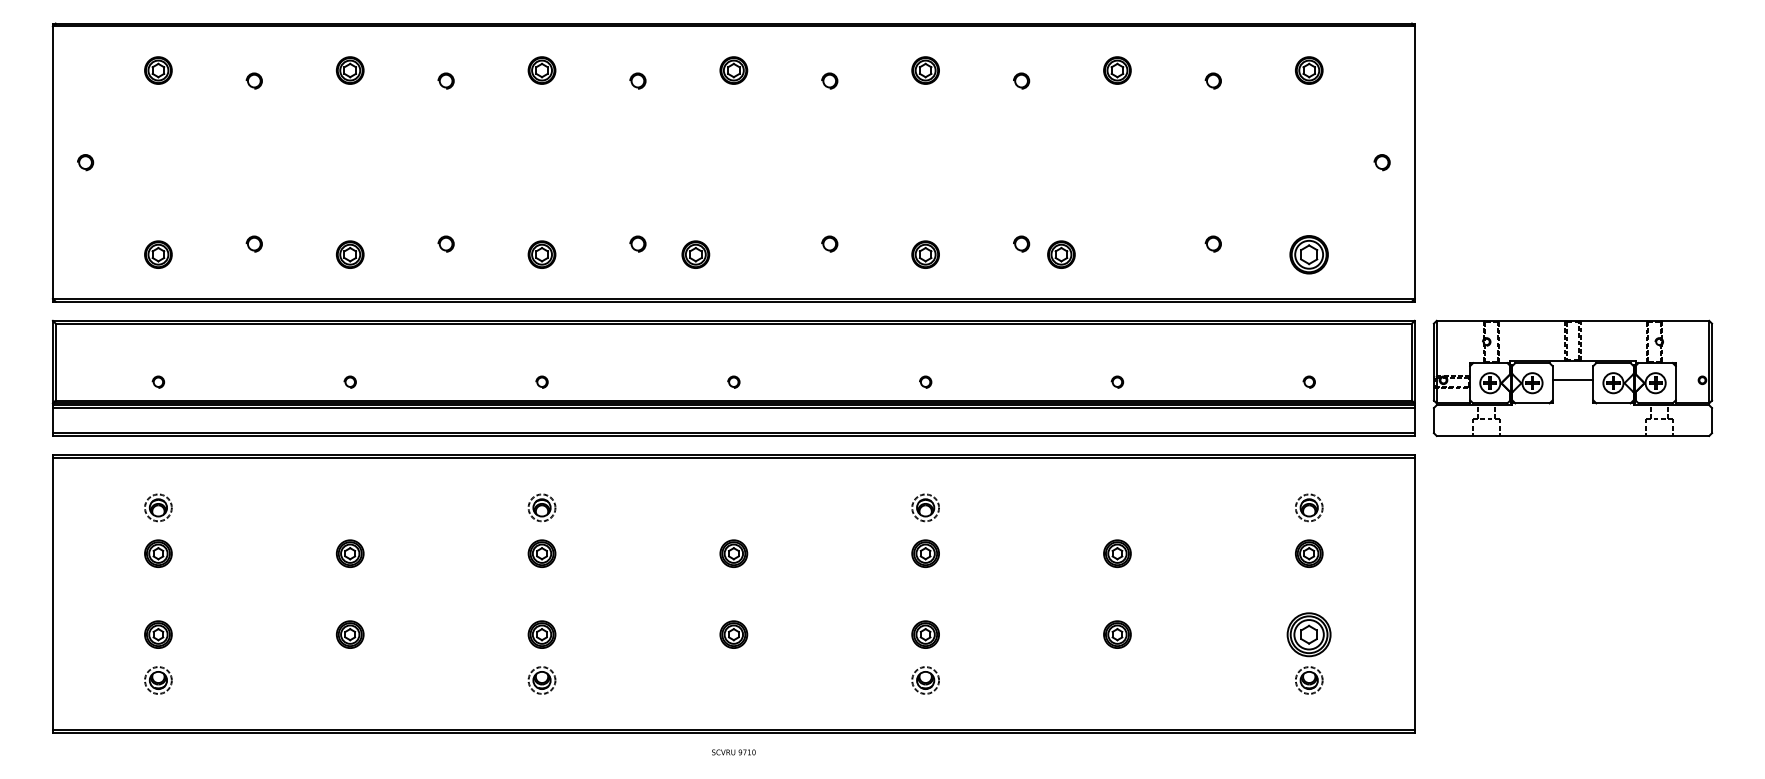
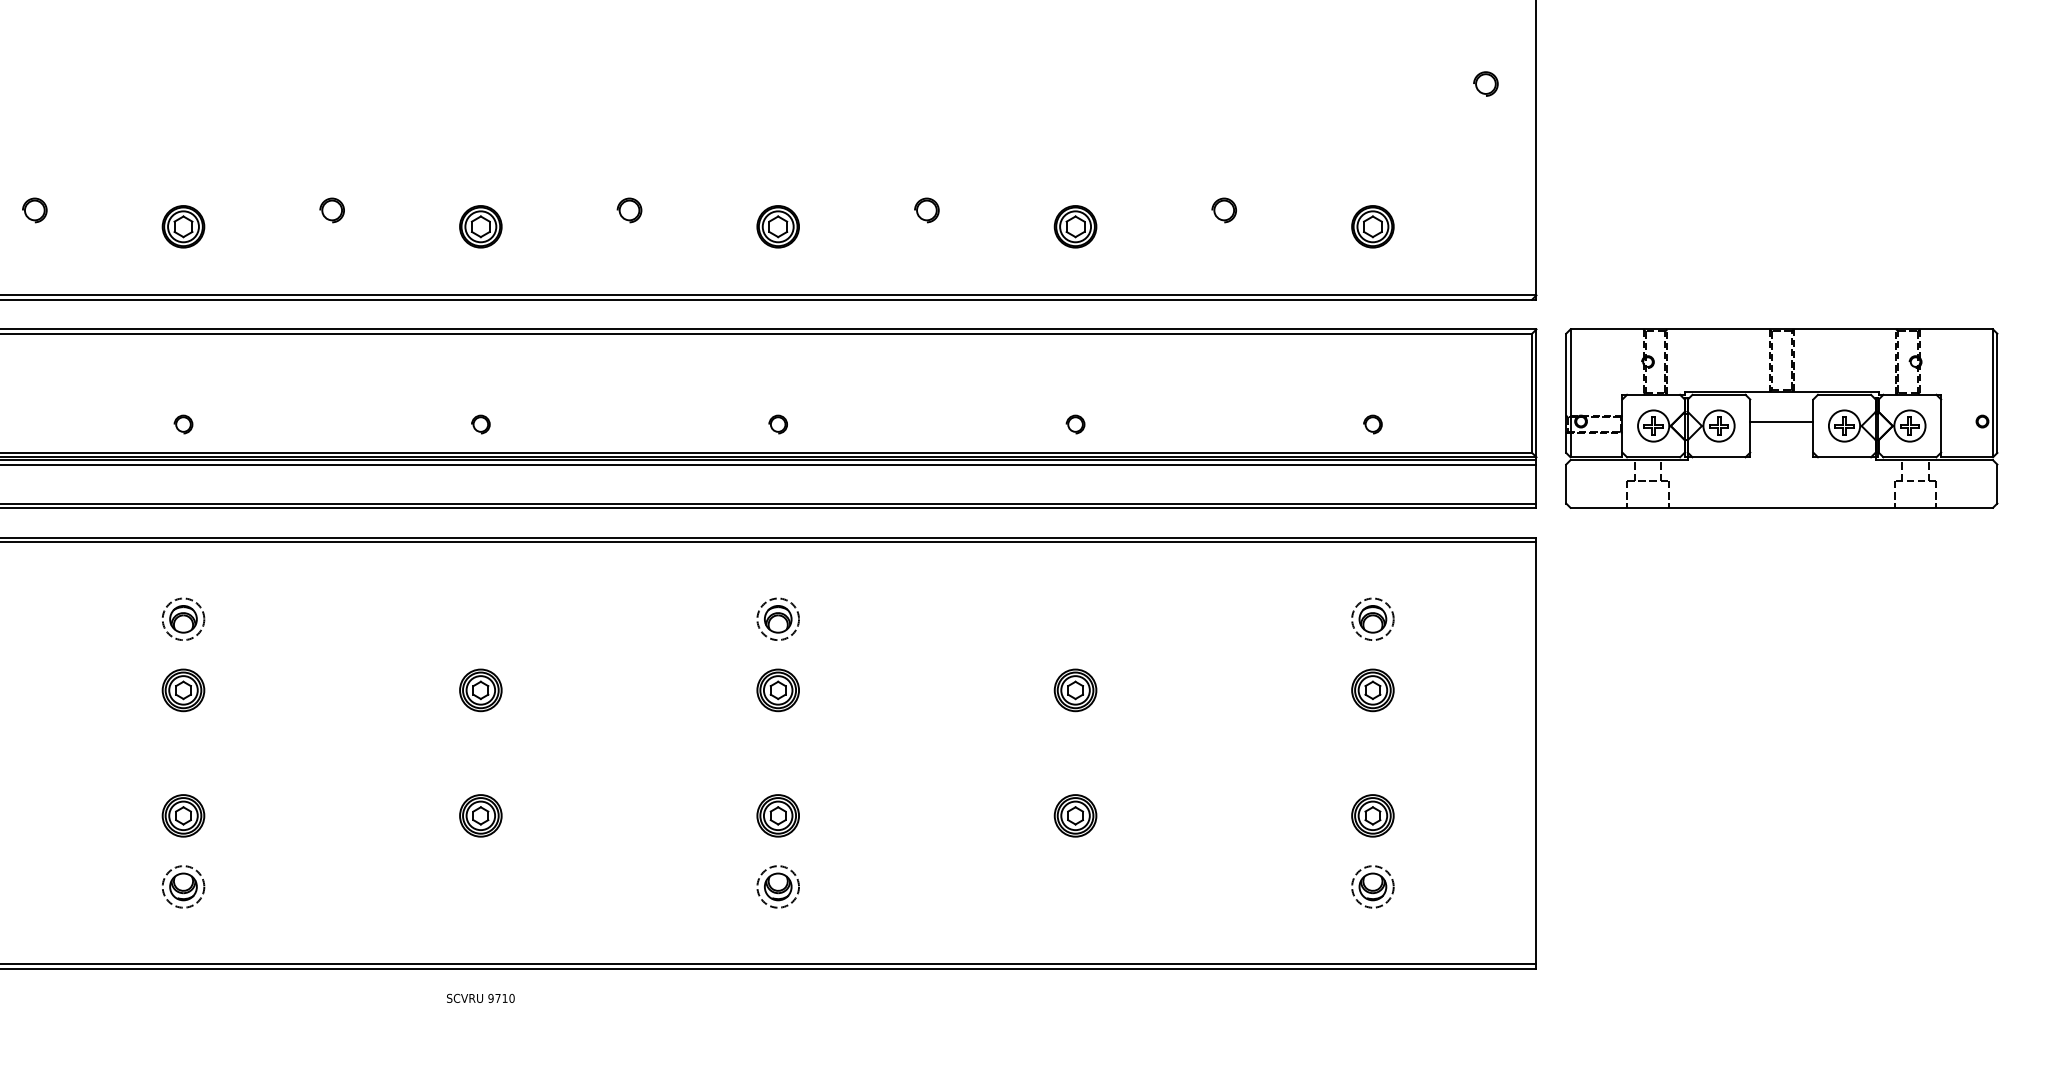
part: (695, 254) -> (480, 226), moved
part: (1061, 254) -> (1075, 226), moved
part: (1309, 254) -> (1373, 226), size x0.71
part: (1309, 634) -> (1373, 815), size x0.62

